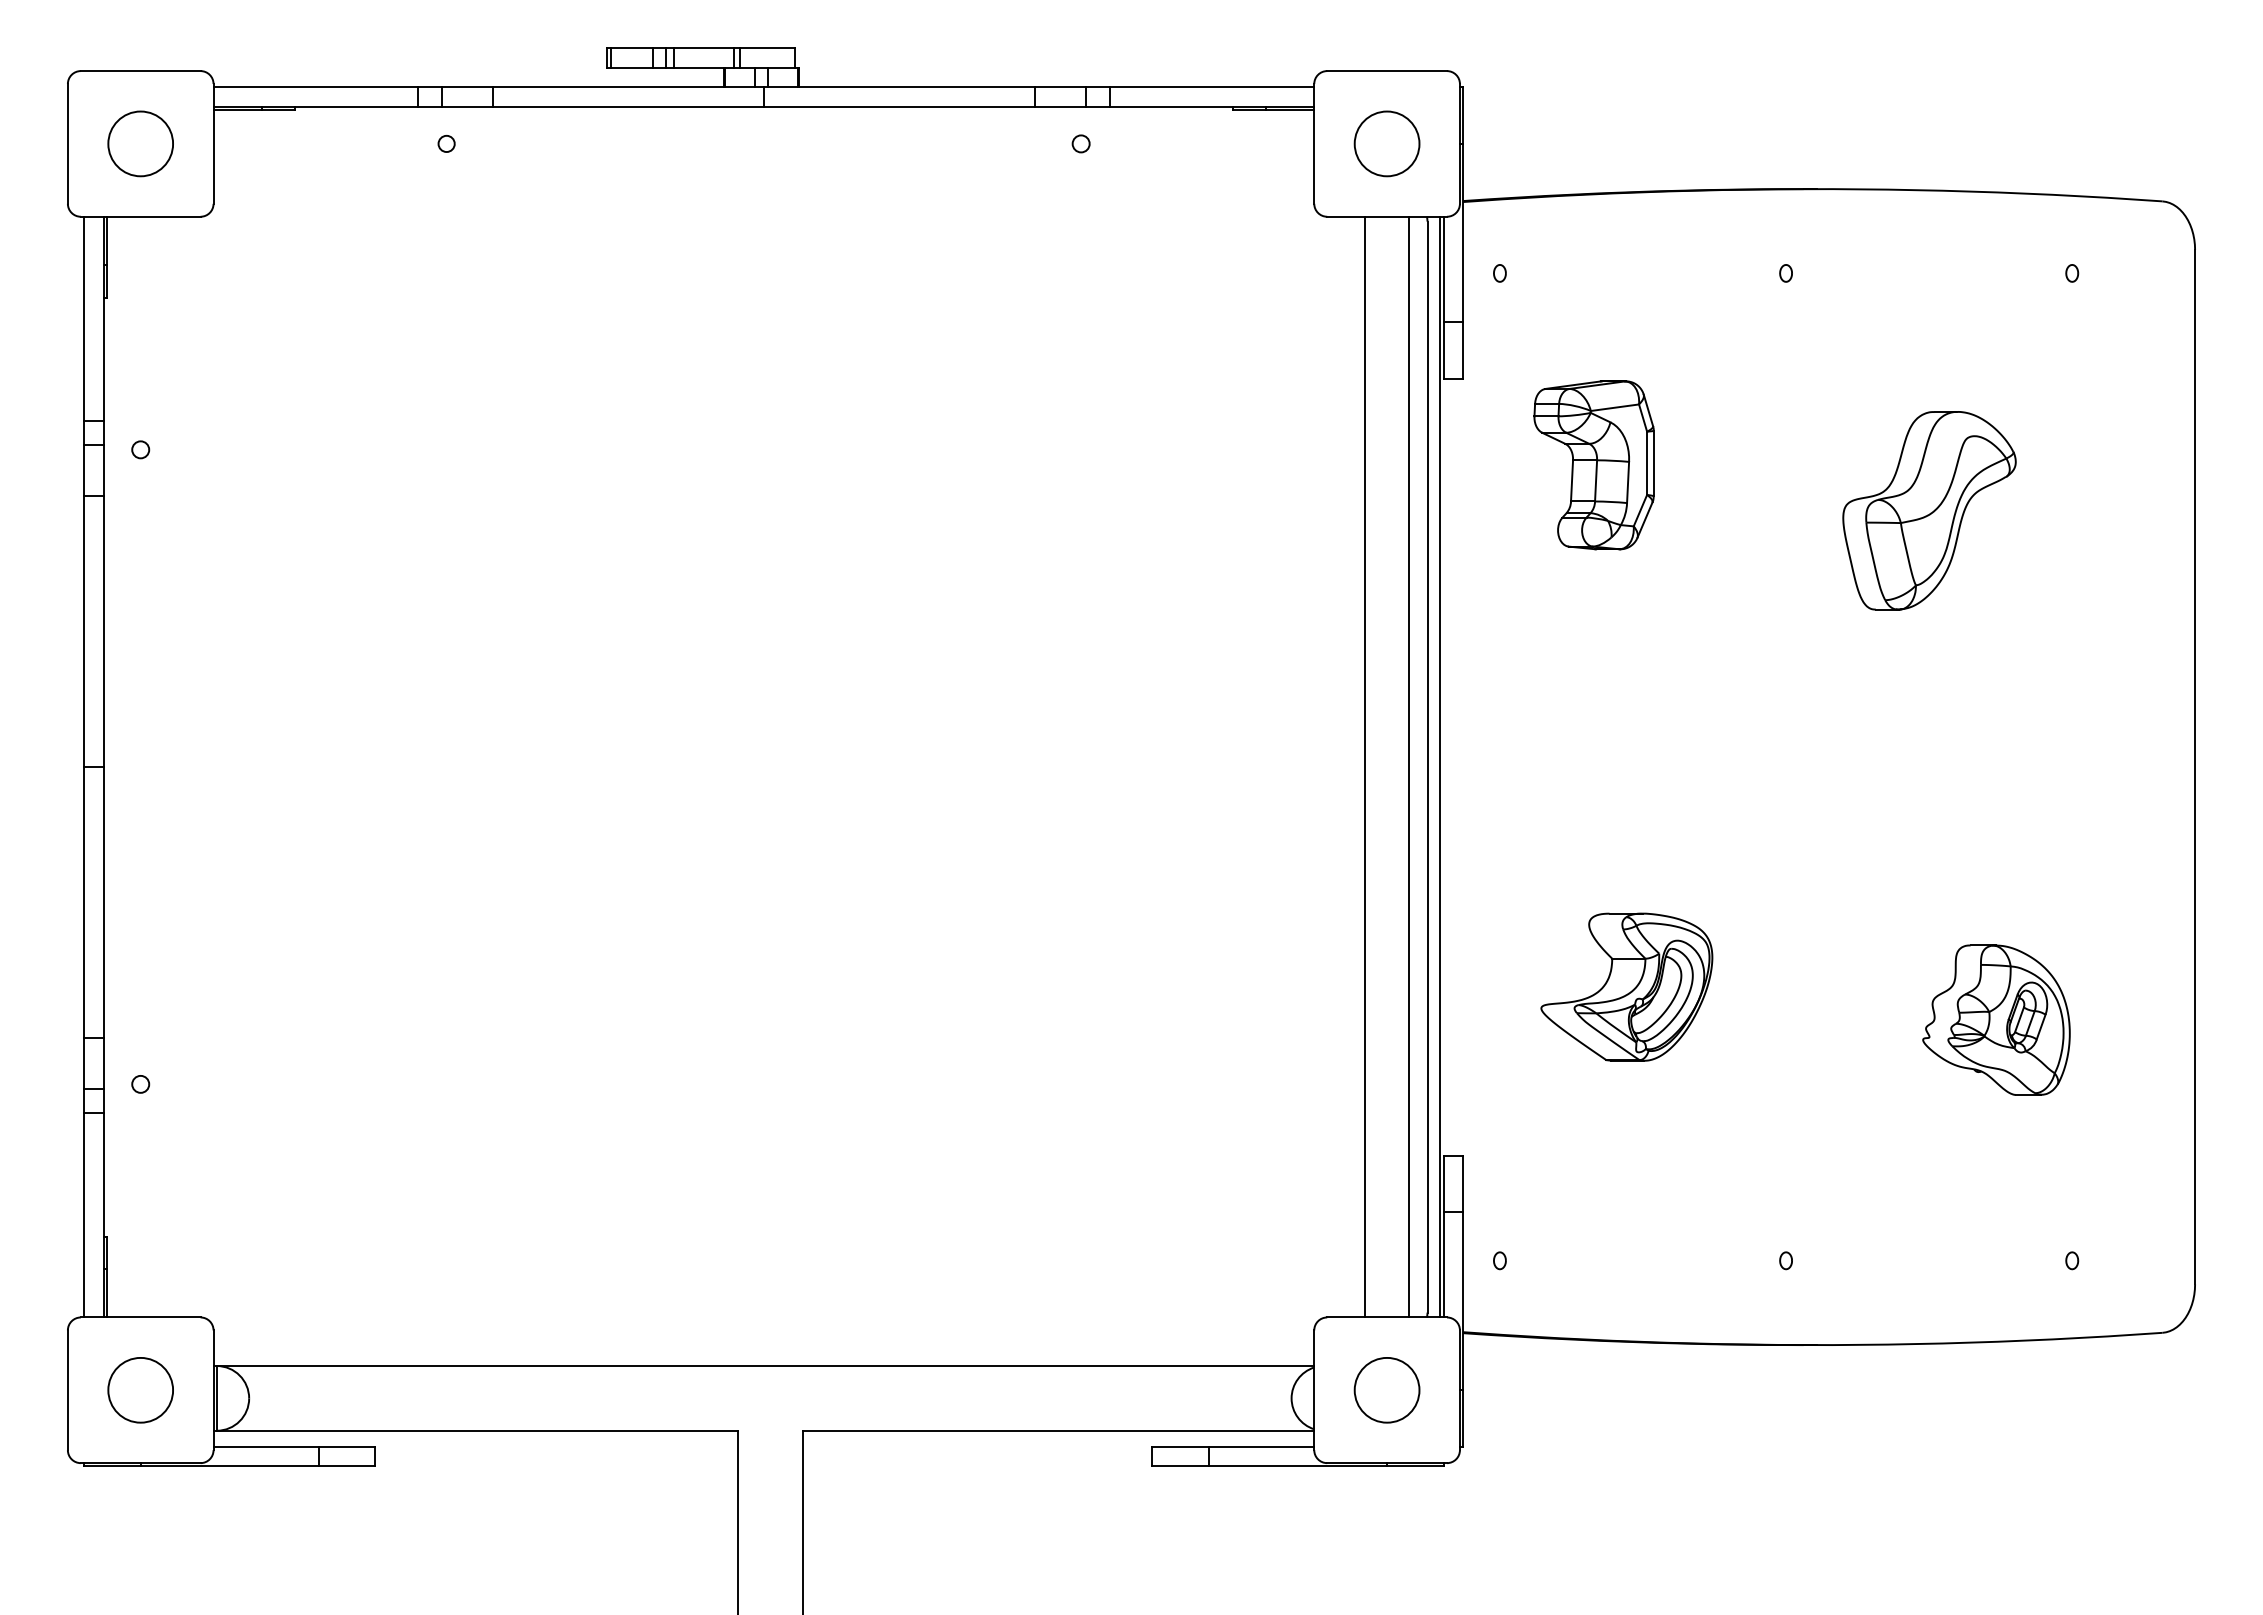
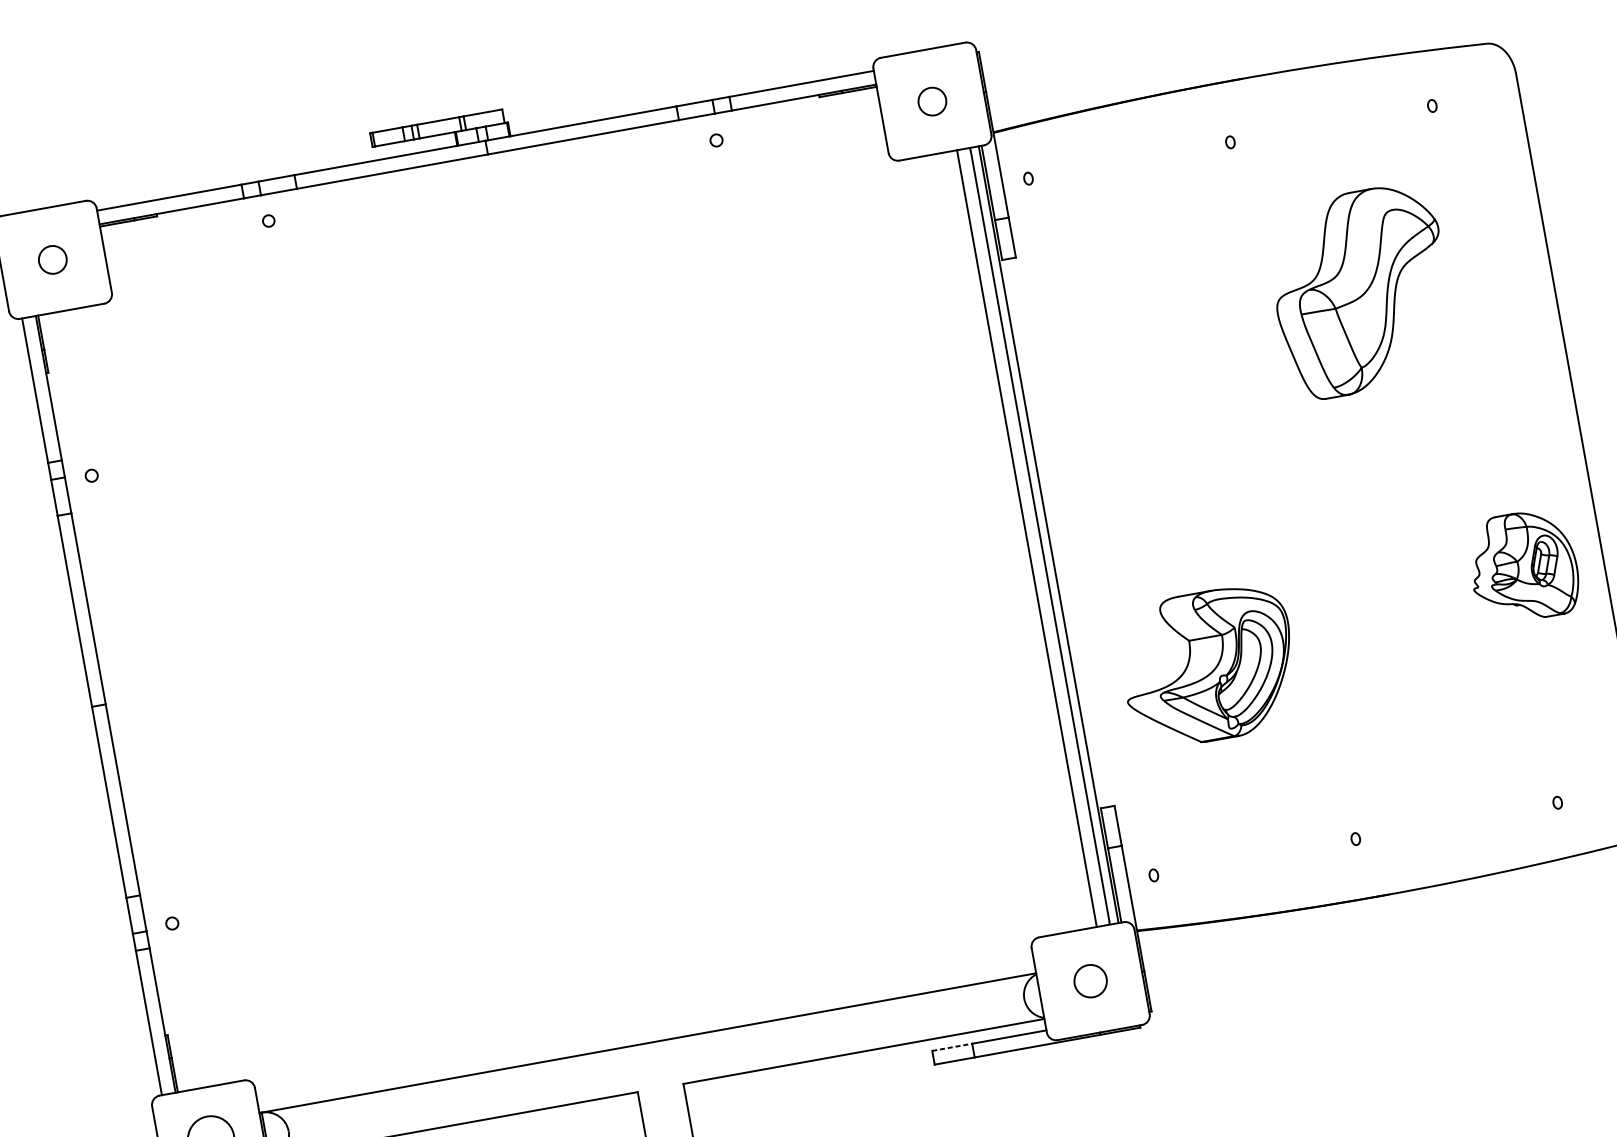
circle: (140, 143) -> (52, 259), size x0.6
circle: (1386, 143) -> (931, 101), size x0.6
part: (1593, 465) -> (1118, 302), removed
part: (1929, 510) -> (1361, 291), size x1.4
line: (1365, 766) -> (996, 543), removed
part: (1626, 986) -> (1208, 665), size x1.4
part: (1996, 1019) -> (1523, 566), moved
circle: (1386, 1390) -> (1090, 981), size x0.7
line: (1181, 1446) -> (952, 1046), solid -> dashed

